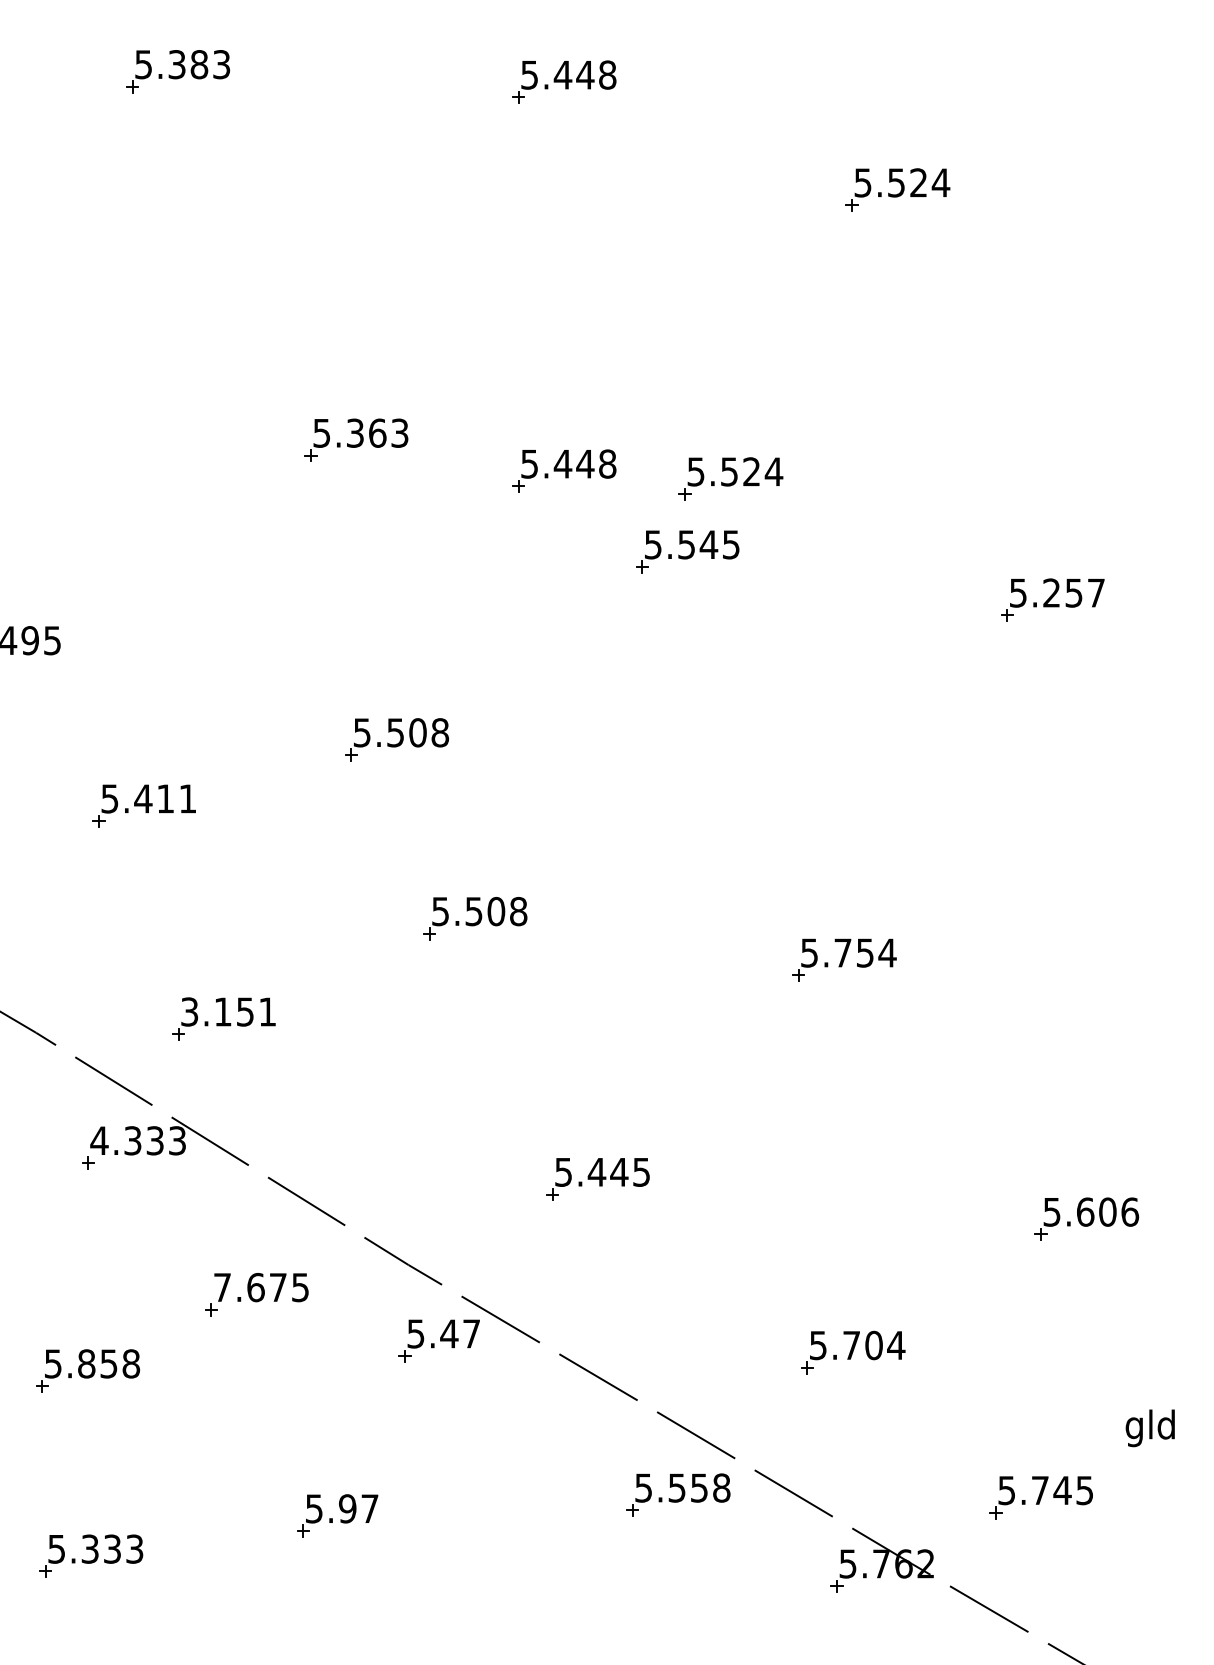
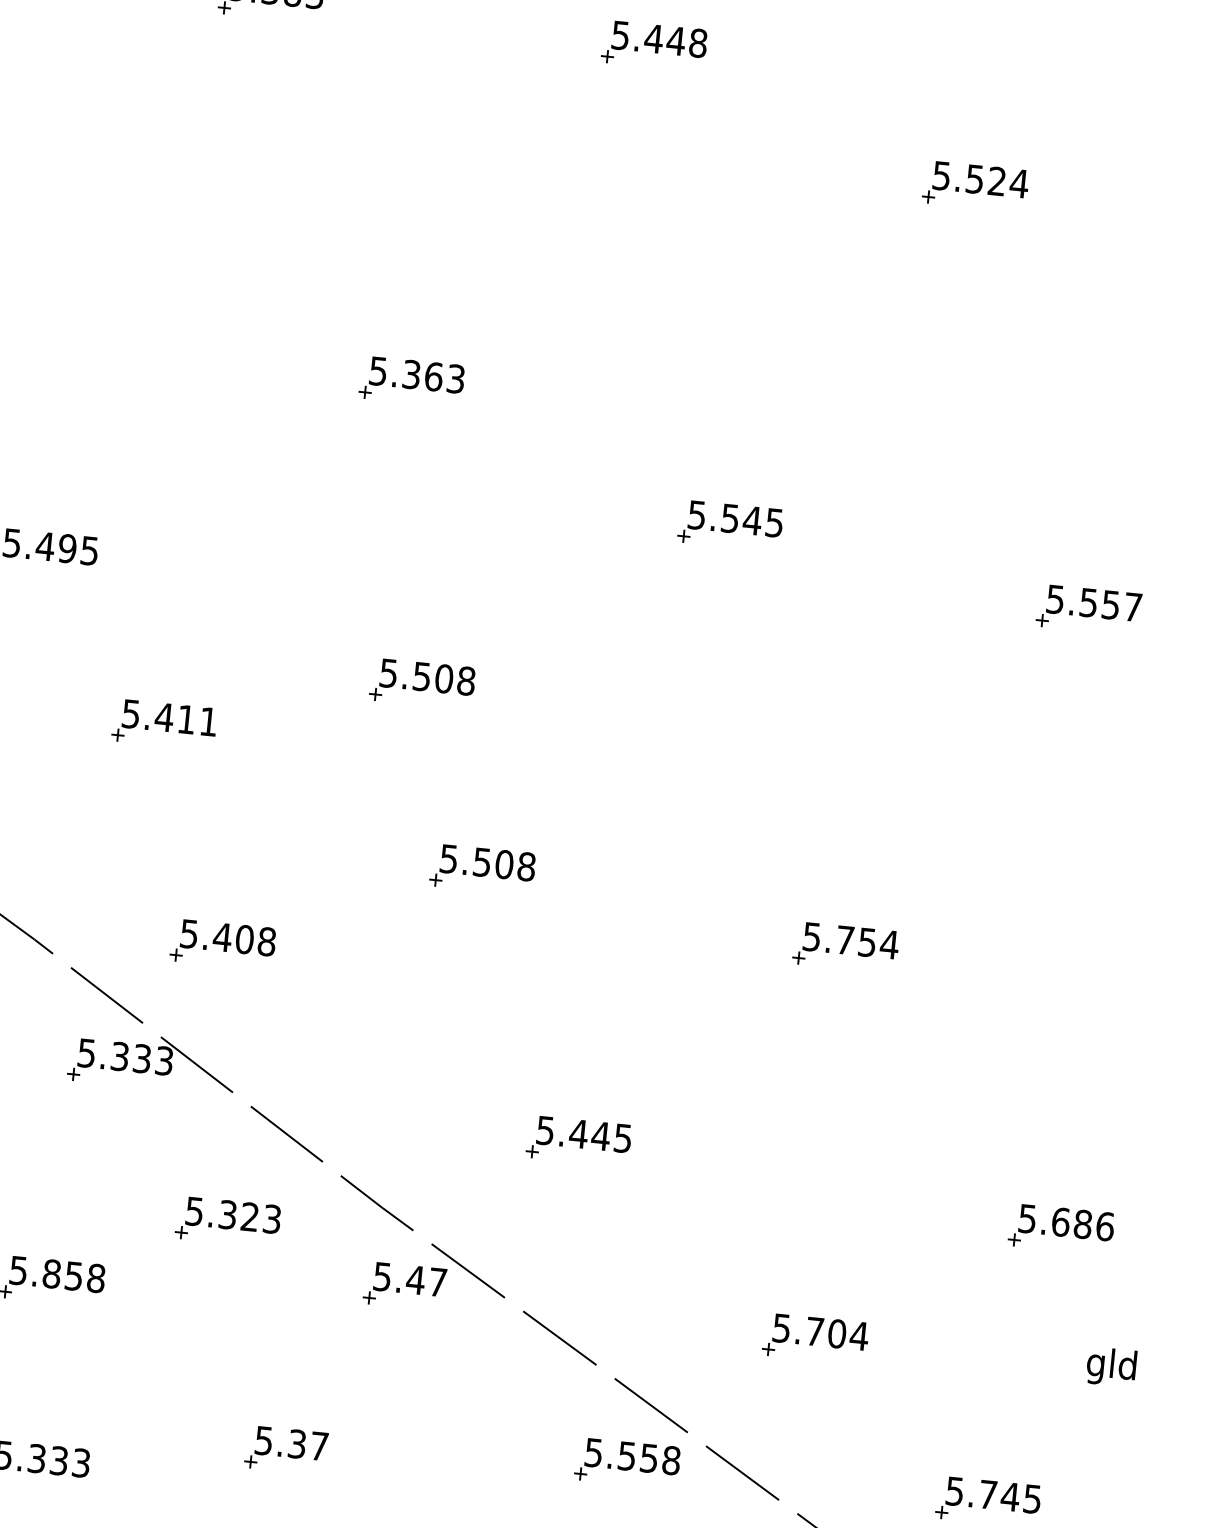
part: (564, 470) -> (616, 432), removed
part: (730, 478) -> (780, 456), removed
text: (1051, 592) -> (1088, 602), 5.257 -> 5.557
text: (229, 1011) -> (229, 937), 3.151 -> 5.408
text: (99, 1140) -> (86, 1052), 4.333 -> 5.333
text: (1107, 1212) -> (1082, 1224), 5.606 -> 5.686
text: (261, 1287) -> (233, 1215), 7.675 -> 5.323
text: (1149, 1428) -> (1110, 1367), moved
text: (347, 1508) -> (297, 1443), 5.97 -> 5.37

